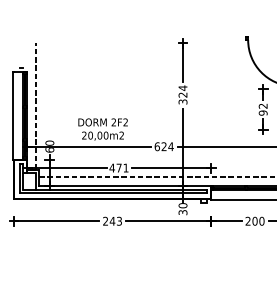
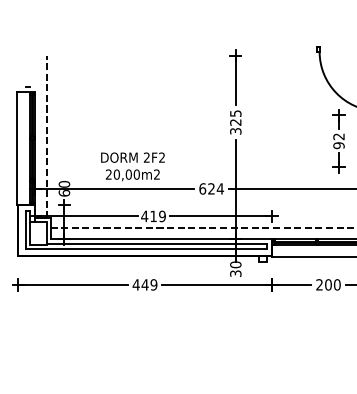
text: (182, 88) -> (235, 113), 324 -> 325
text: (122, 168) -> (157, 216), 471 -> 419
text: (112, 220) -> (144, 284), 243 -> 449

